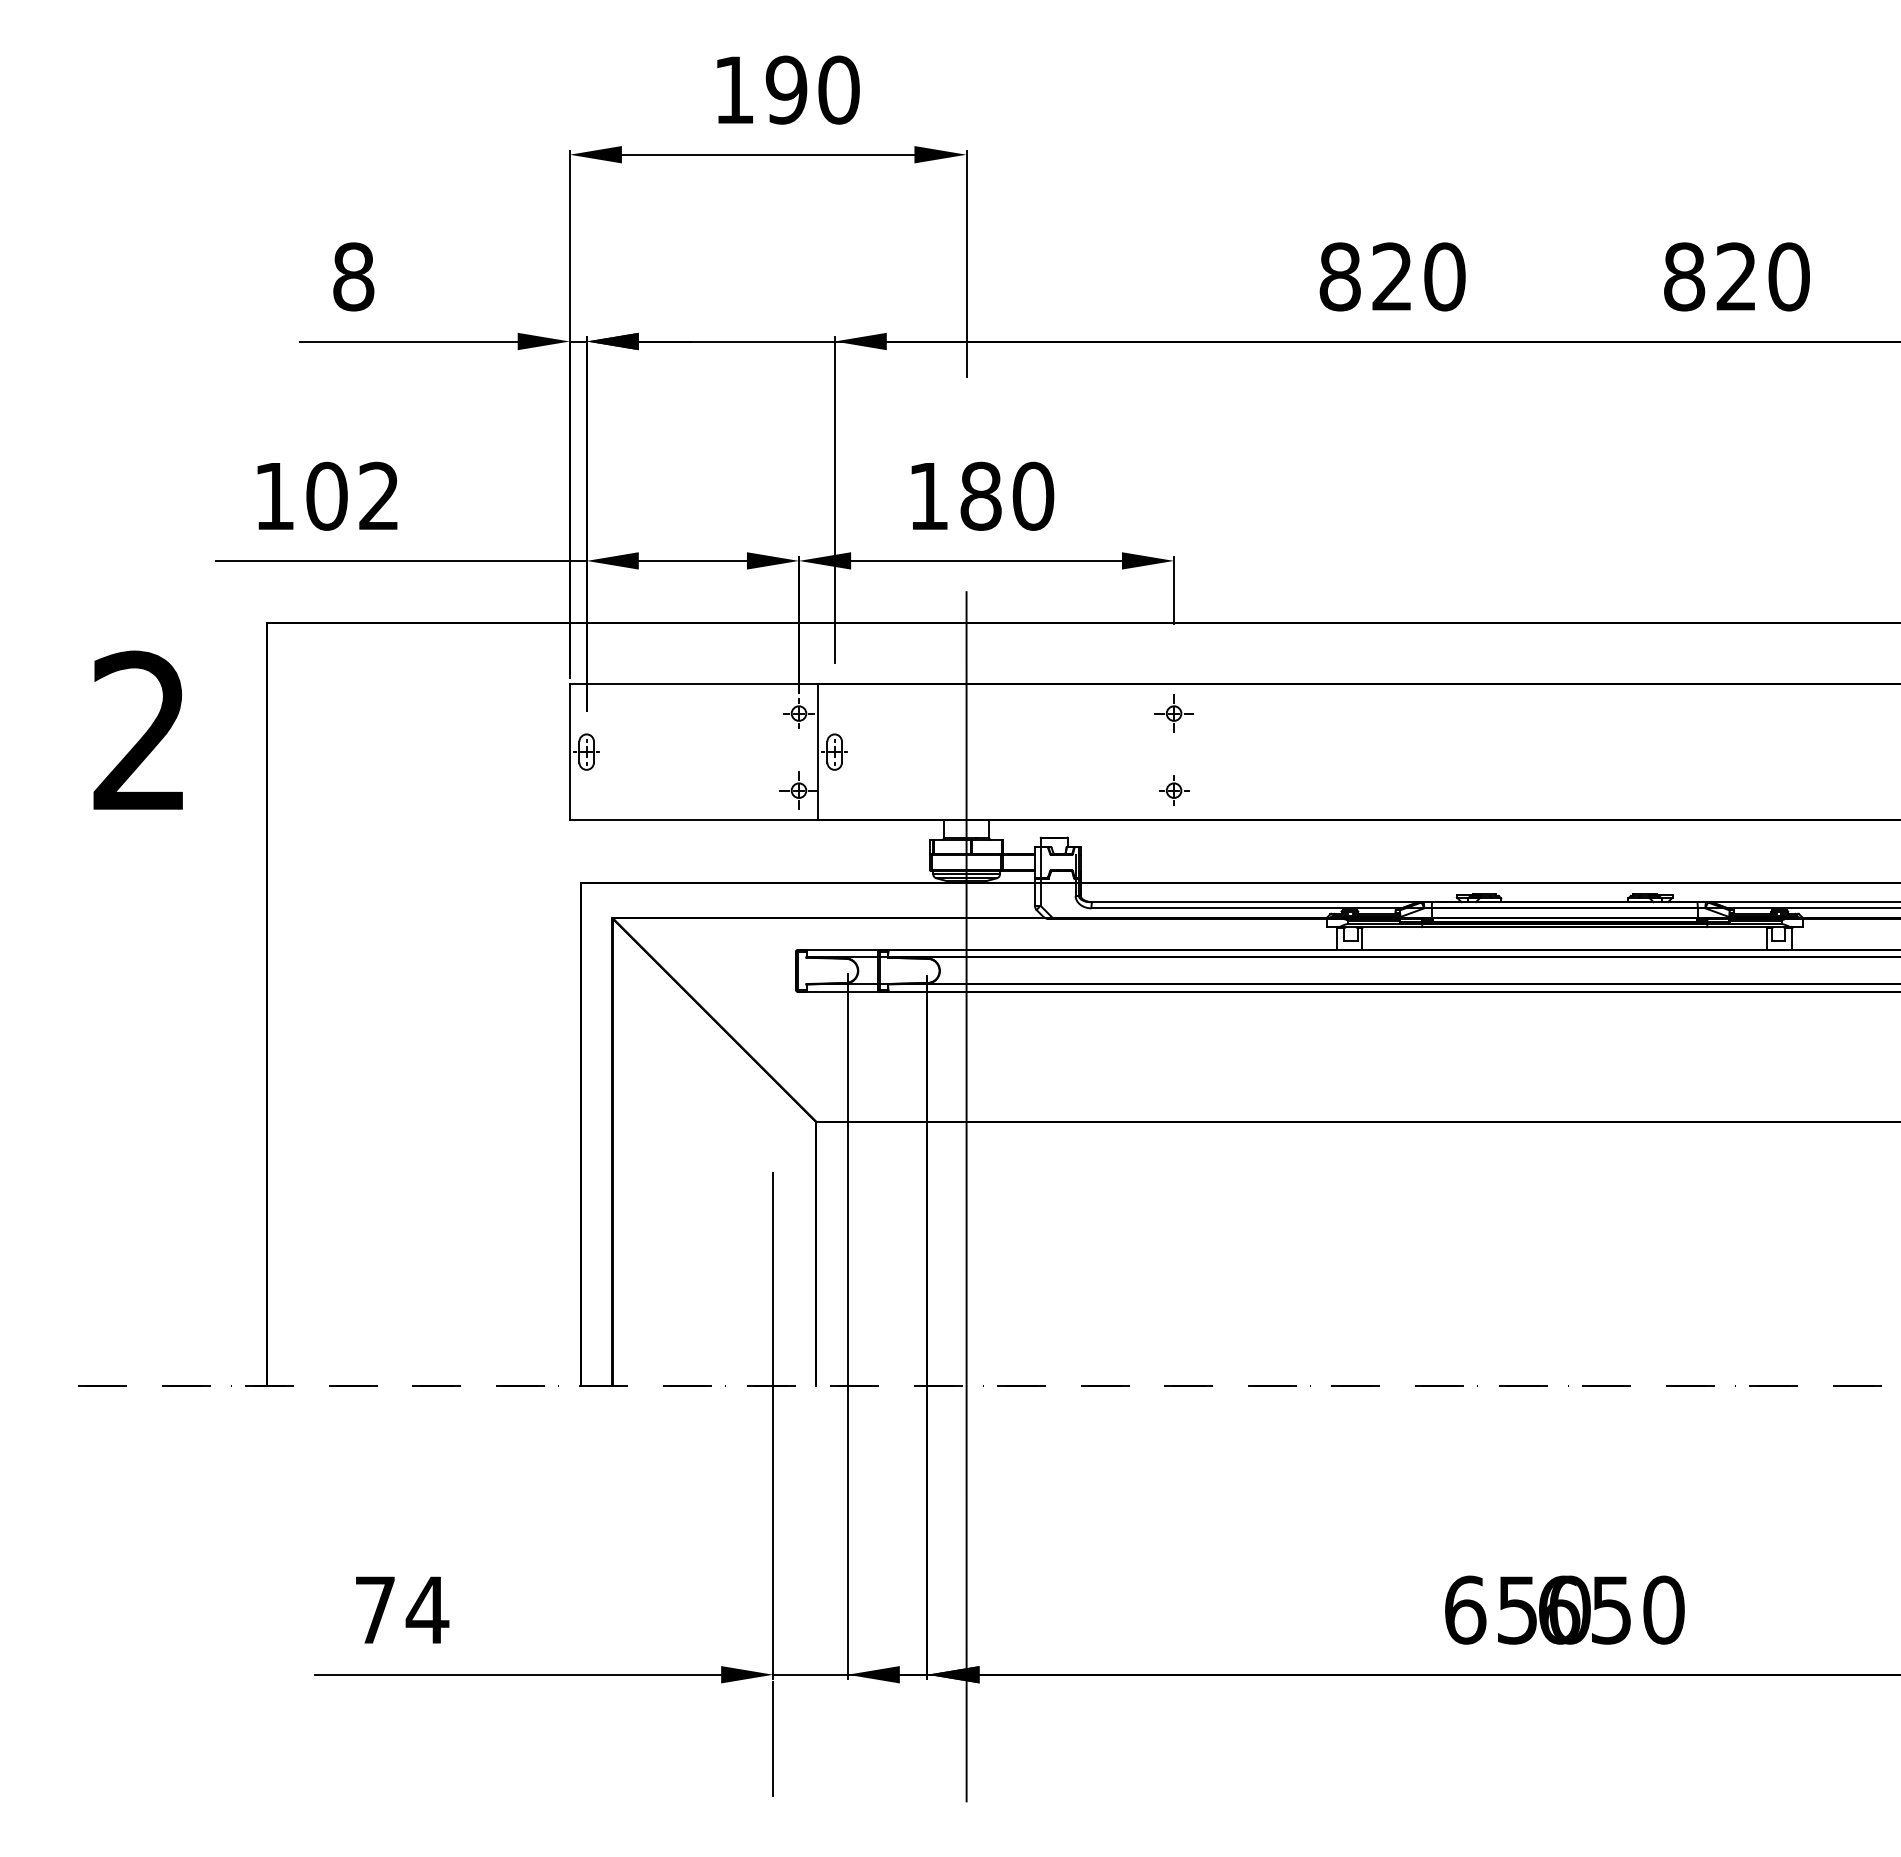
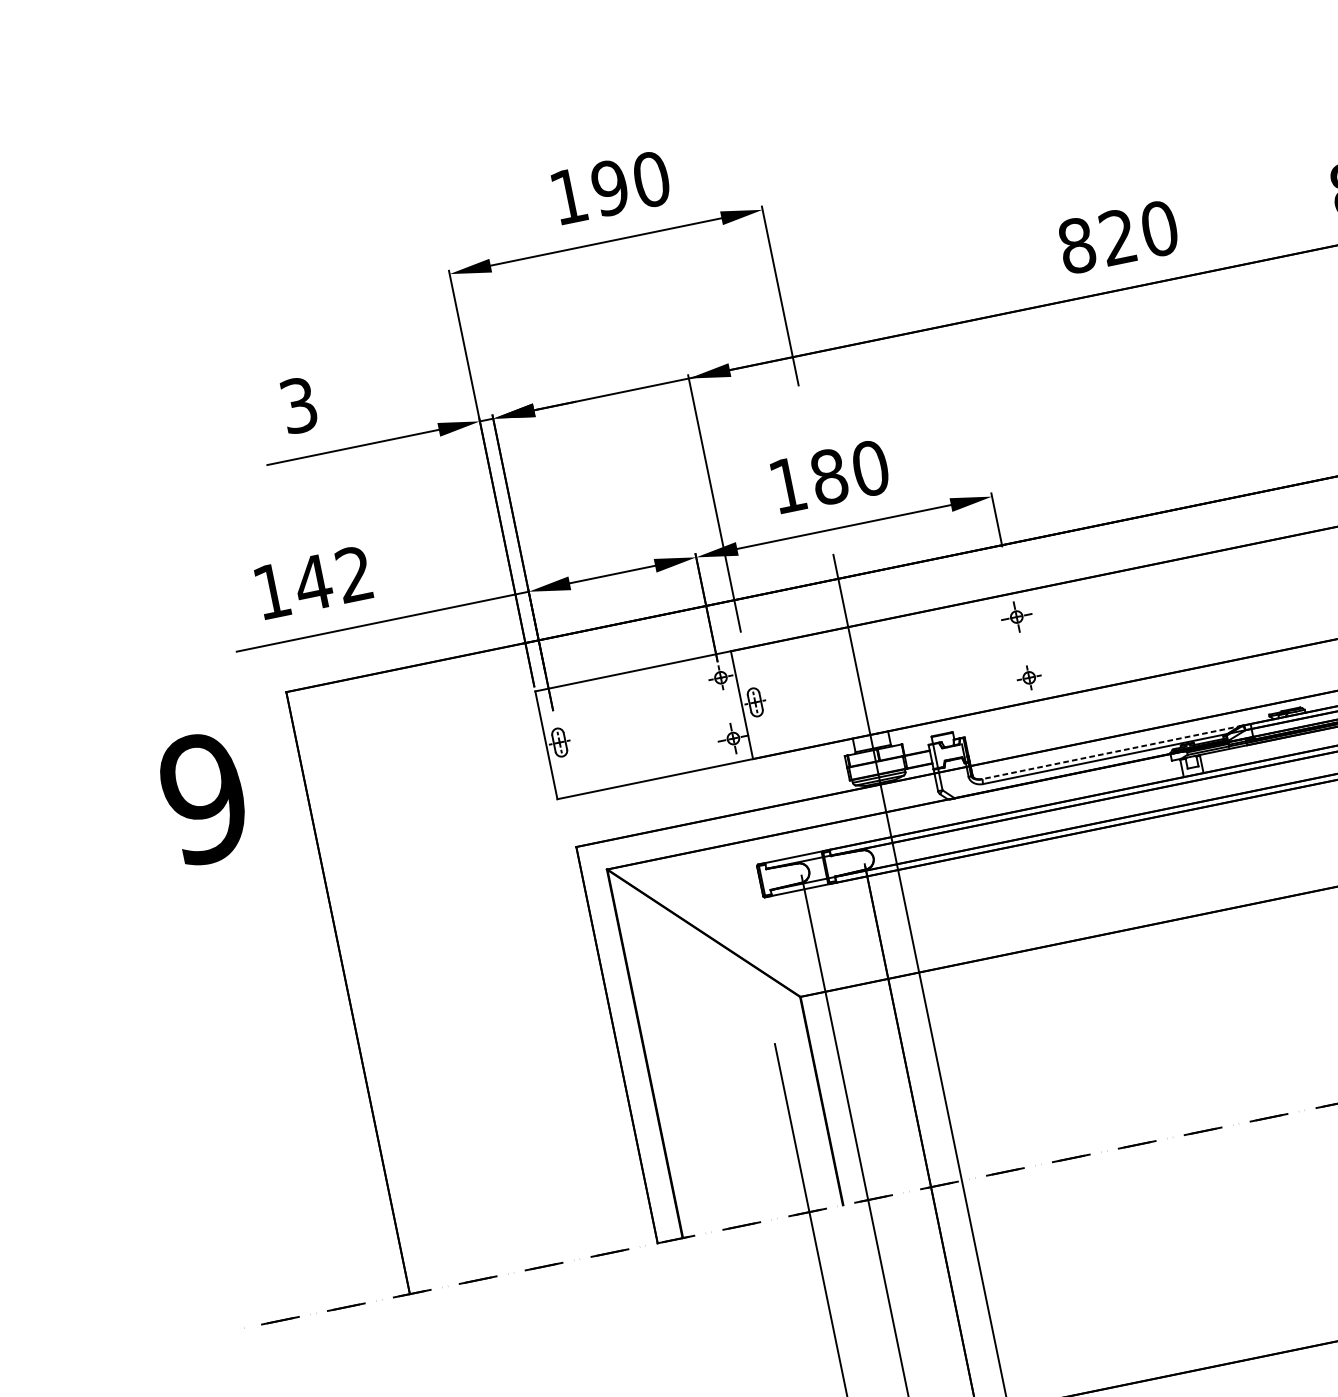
text: (353, 276) -> (298, 405), 8 -> 3
text: (326, 495) -> (312, 582), 102 -> 142
text: (139, 731) -> (203, 798), 2 -> 9
line: (1261, 902) -> (1116, 751), solid -> dashed

